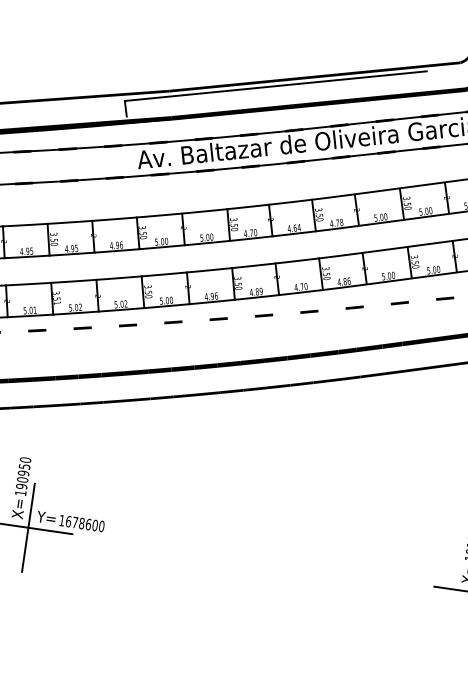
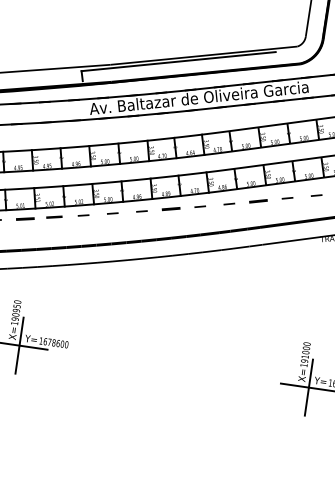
part: (399, 302) -> (258, 200), size x1.6
part: (263, 316) -> (170, 209), size x1.6
part: (82, 328) -> (54, 217), size x1.4
part: (36, 330) -> (24, 218), size x1.6

